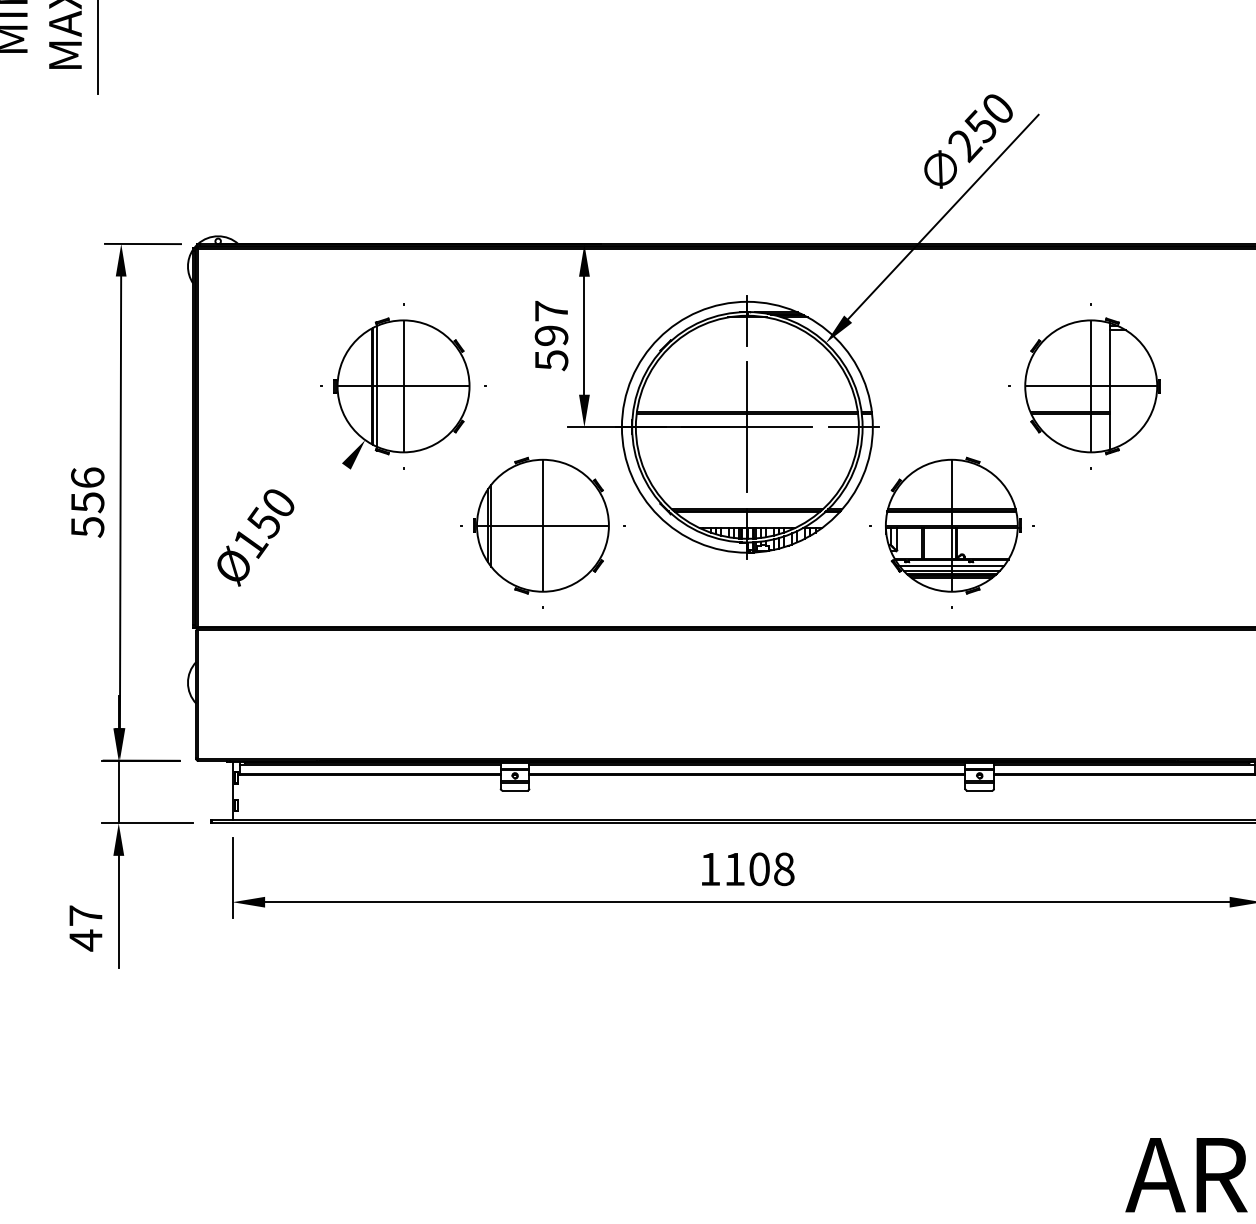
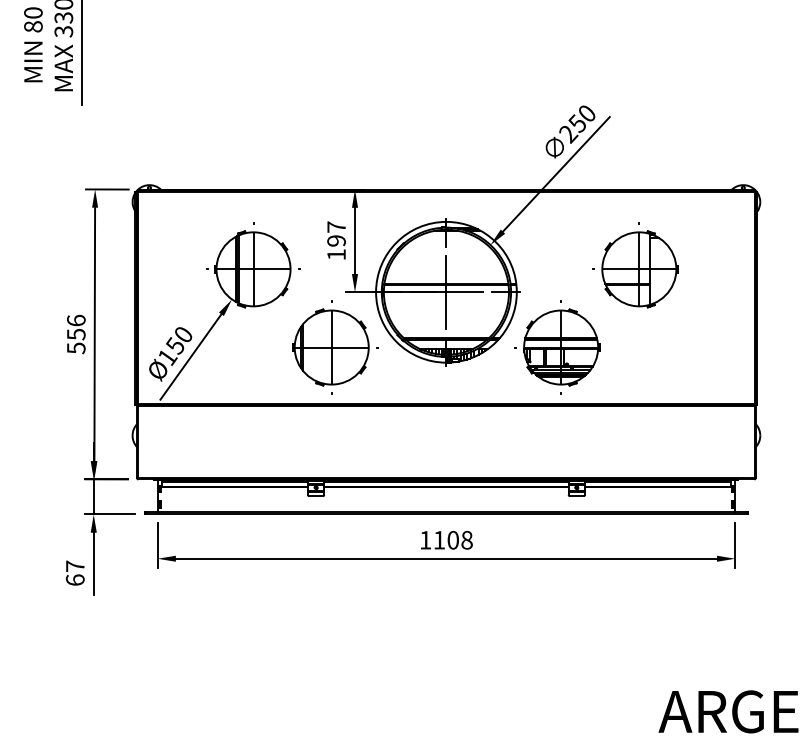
text: (551, 359) -> (336, 254), 597 -> 197
line: (291, 541) -> (190, 356), added
text: (86, 940) -> (75, 580), 47 -> 67

